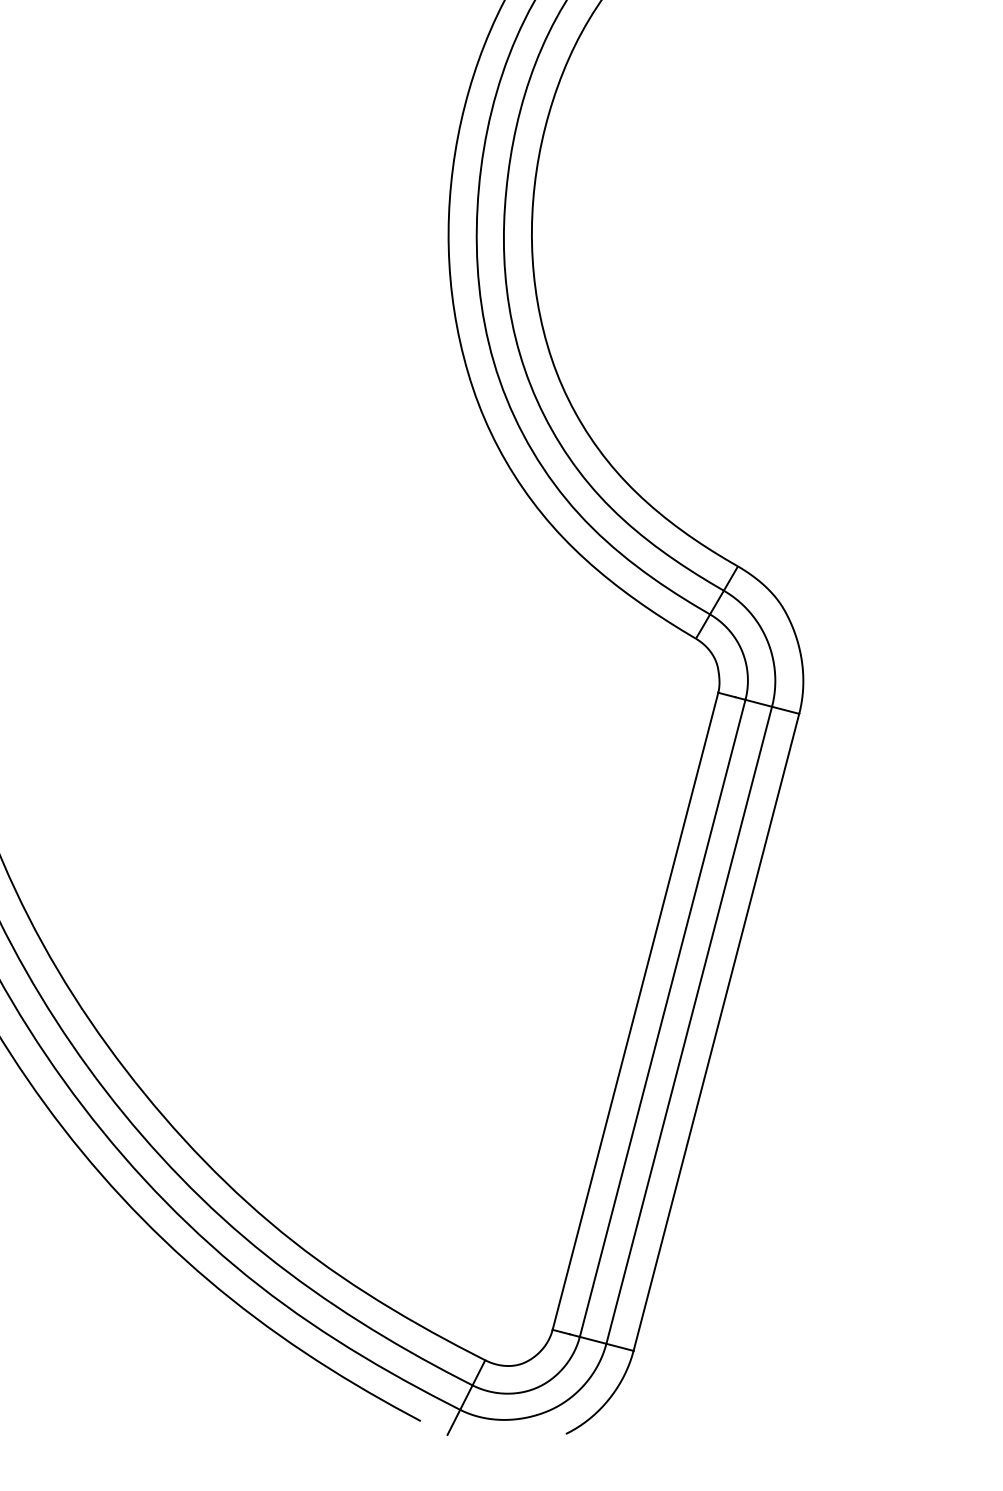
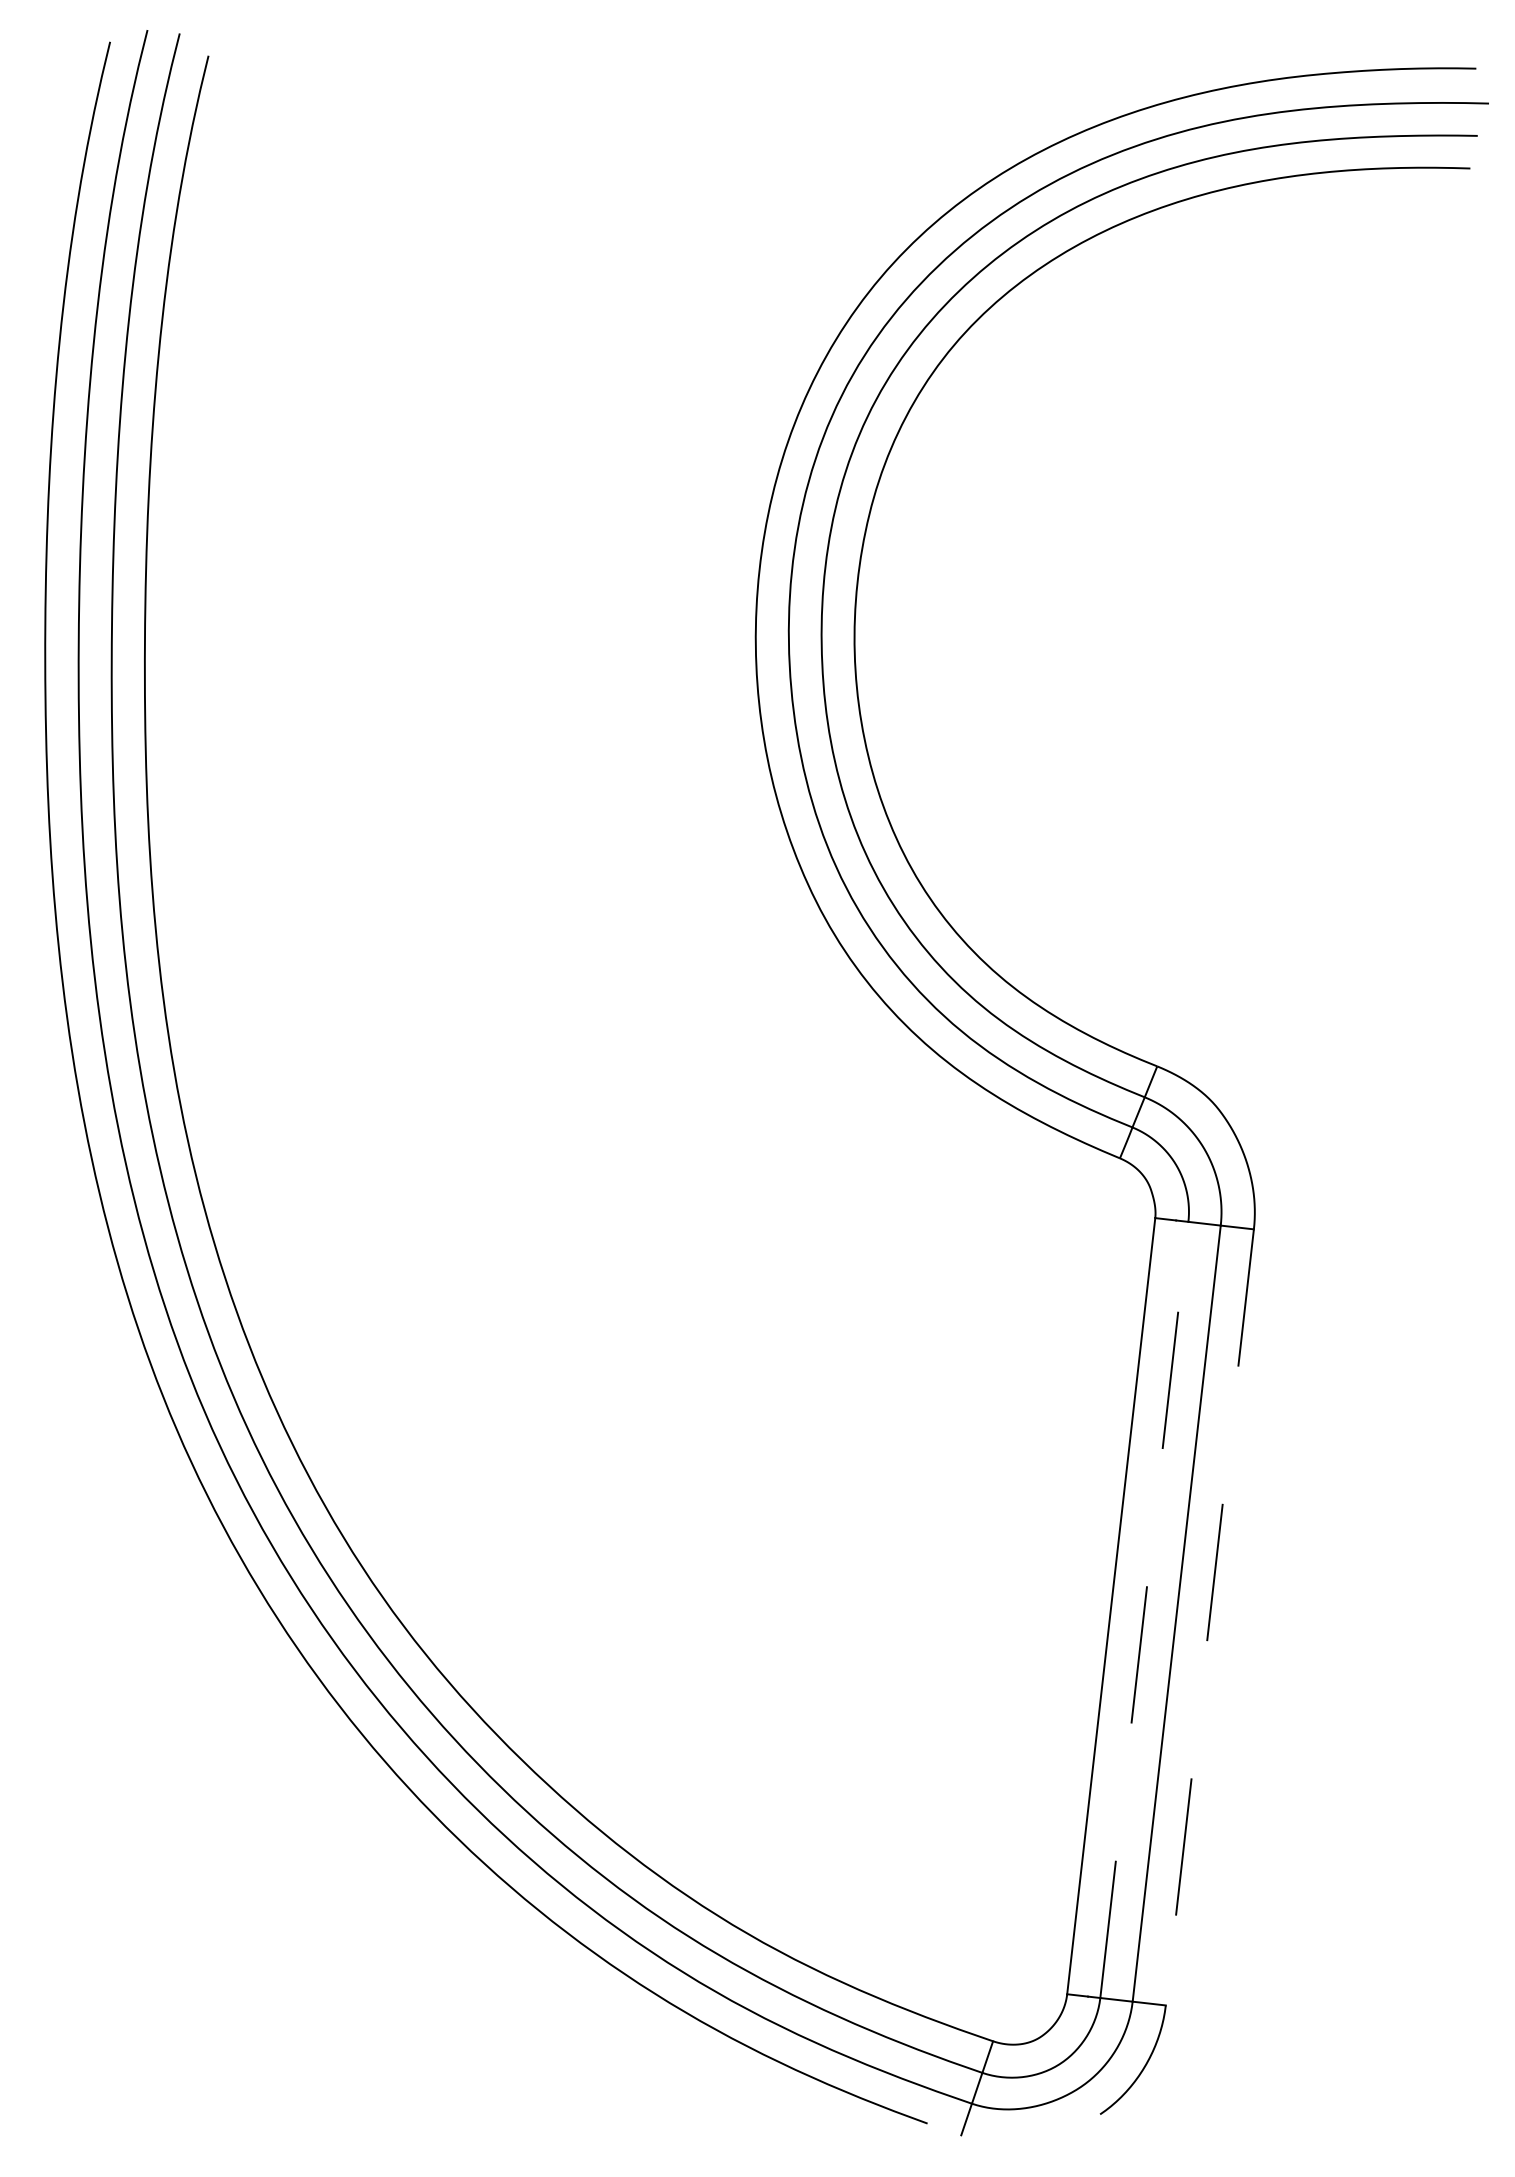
line: (662, 1018) -> (1144, 1609), solid -> dashed
line: (716, 1032) -> (1209, 1617), solid -> dashed

